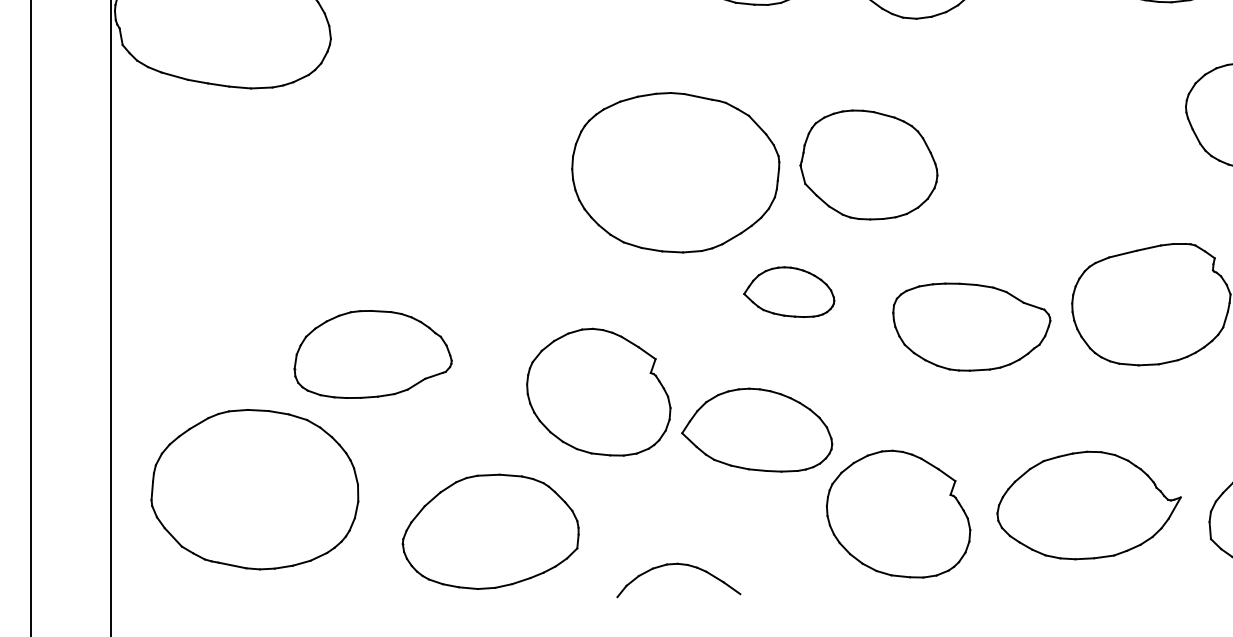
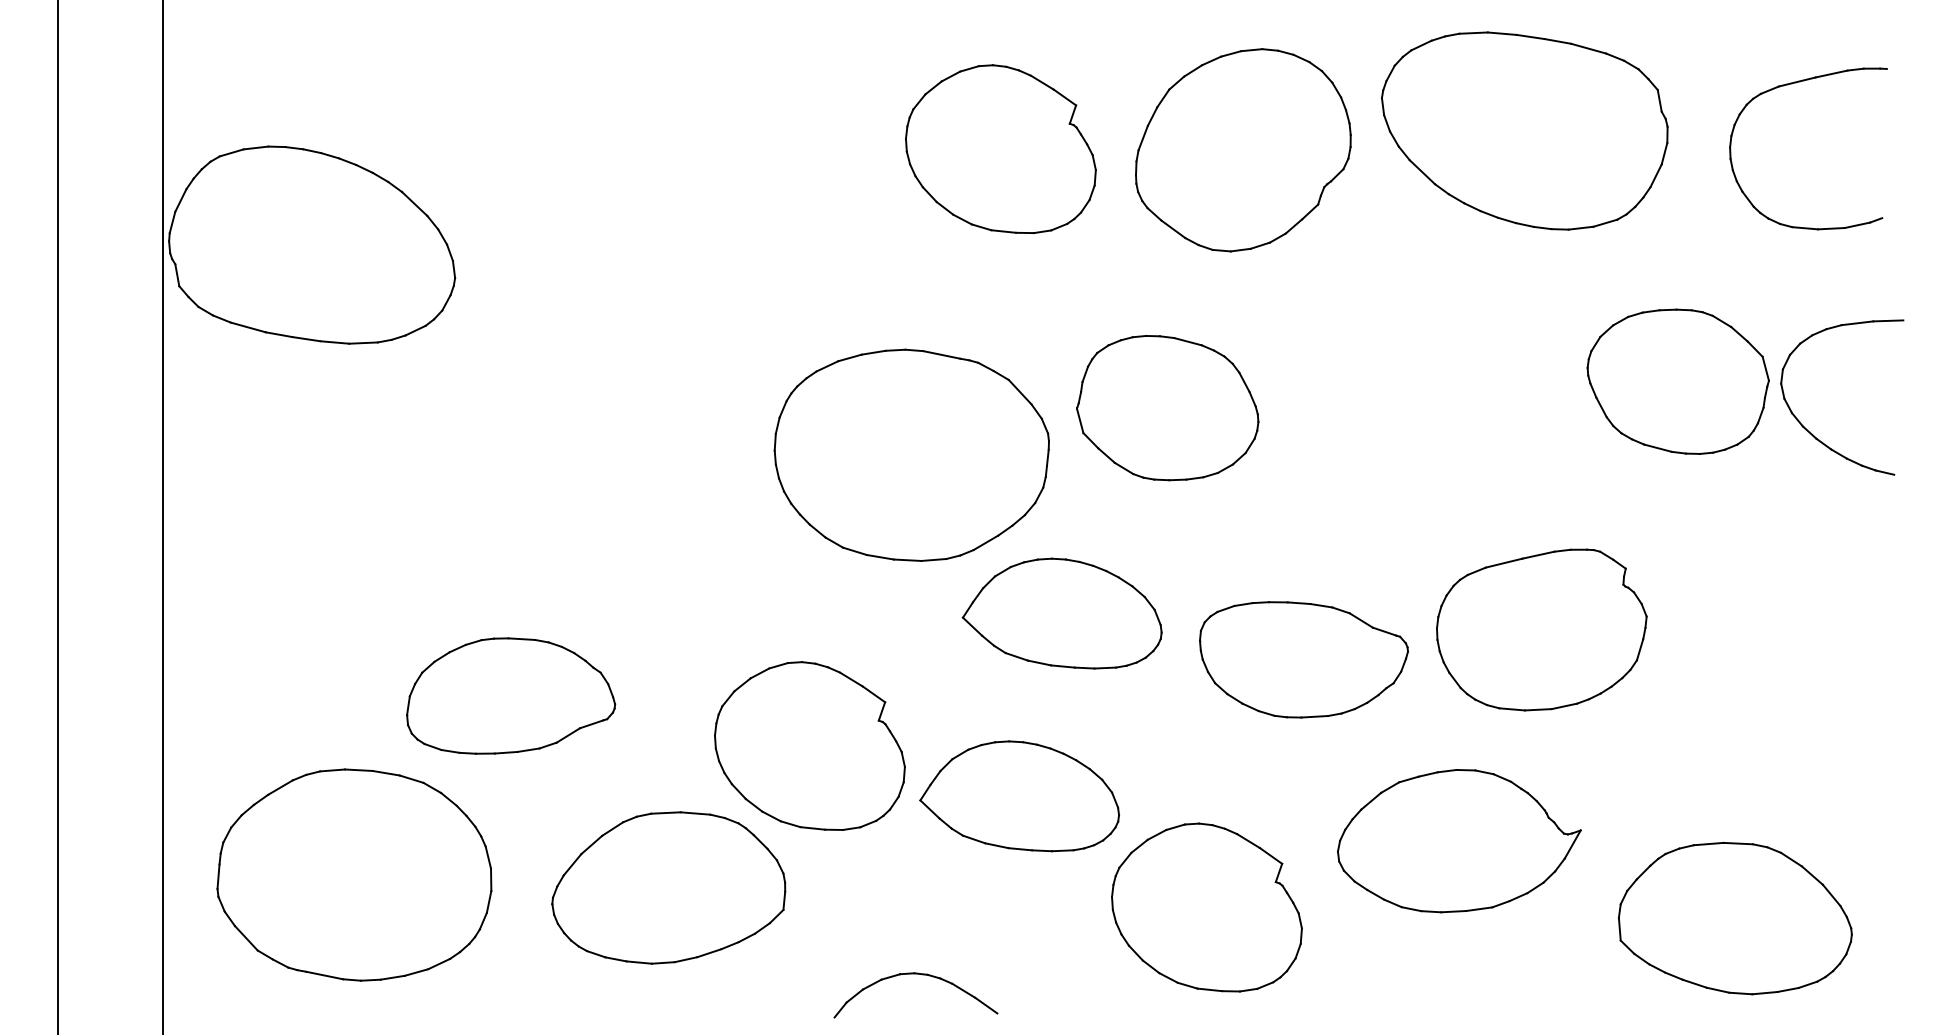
part: (868, 165) -> (1167, 408), moved
part: (788, 292) -> (1061, 613), size x1.67
part: (1089, 505) -> (1459, 841), moved
part: (490, 531) -> (668, 887), moved

